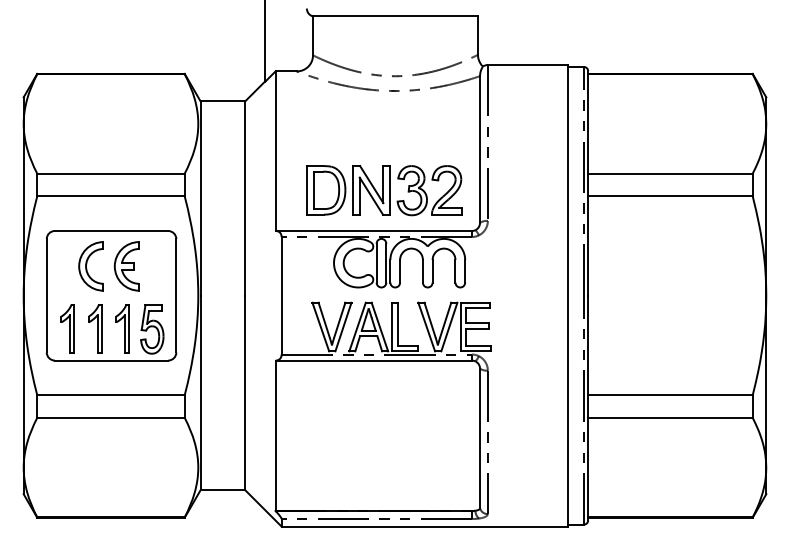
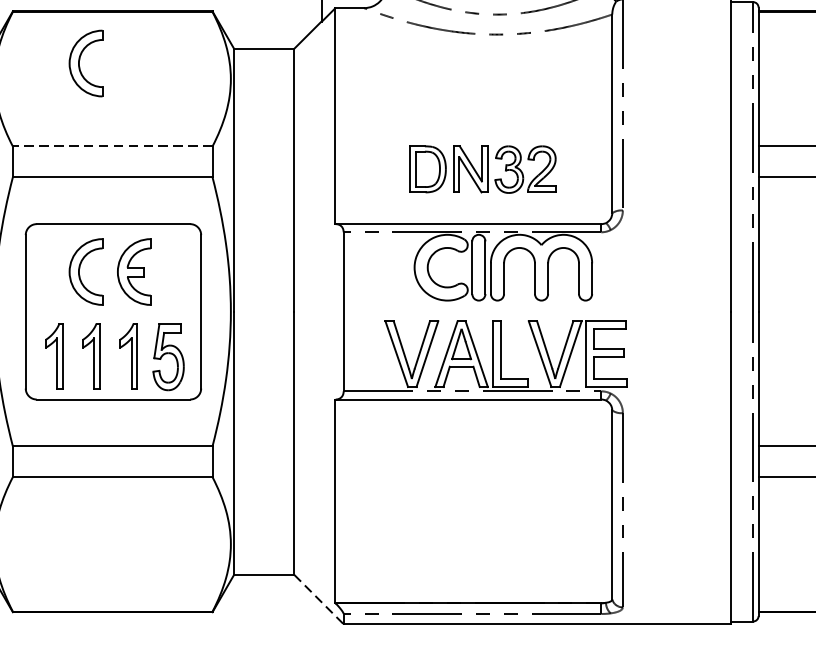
part: (90, 112) -> (84, 63), added
line: (111, 173) -> (113, 146), solid -> dashed
part: (384, 190) -> (482, 169), size x0.7
line: (263, 508) -> (319, 599), solid -> dashed

